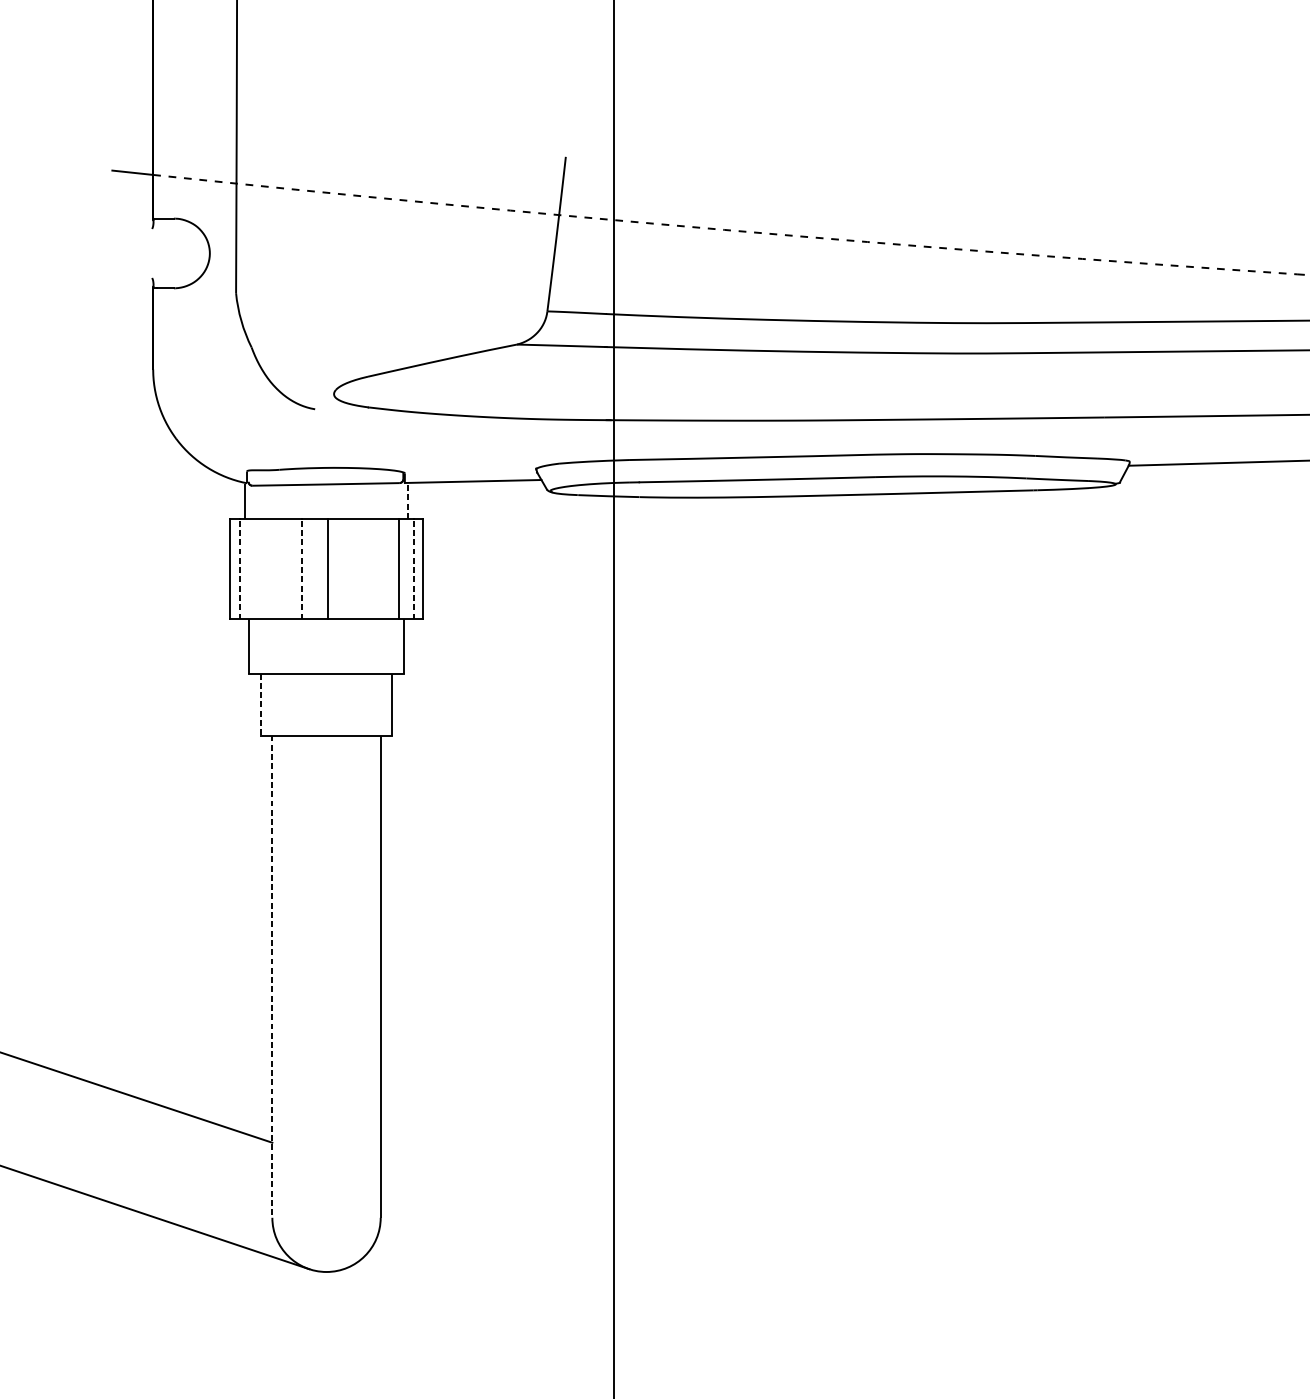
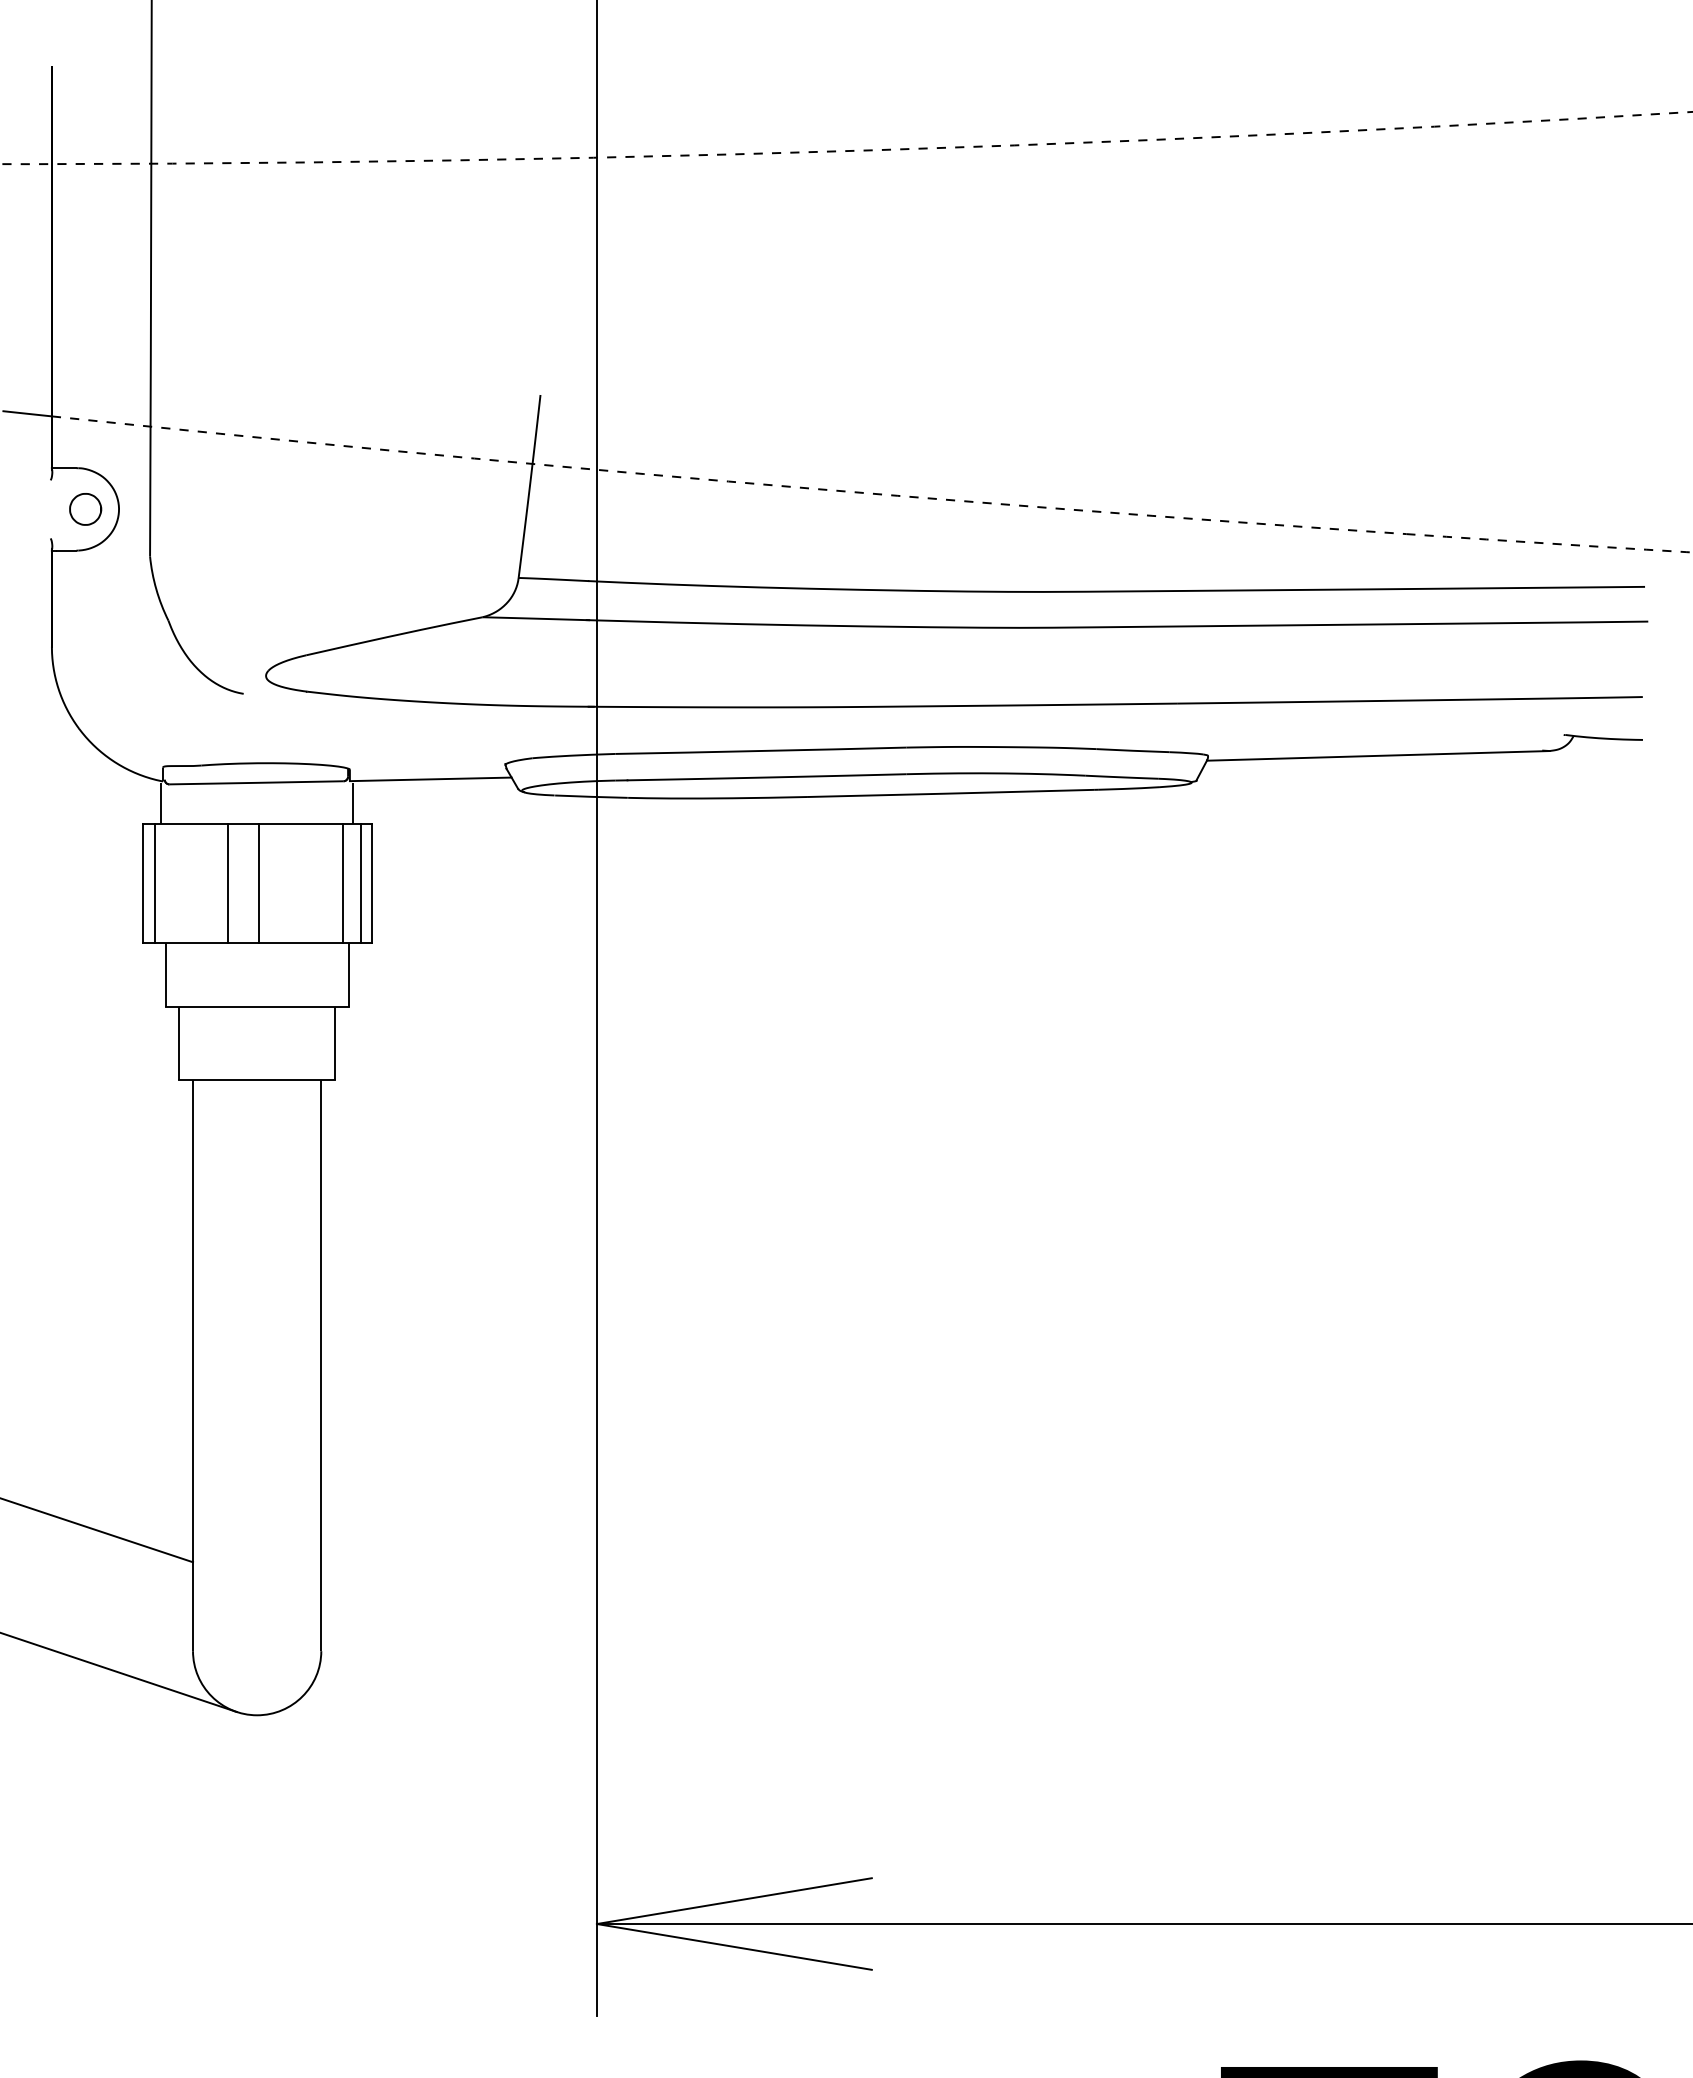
curve: (169, 255) -> (71, 511), added
line: (407, 501) -> (353, 802), dashed -> solid
line: (239, 569) -> (154, 883), dashed -> solid
line: (302, 569) -> (228, 883), dashed -> solid
line: (414, 569) -> (361, 883), dashed -> solid
line: (260, 704) -> (179, 1043), dashed -> solid
line: (272, 976) -> (193, 1365), dashed -> solid

